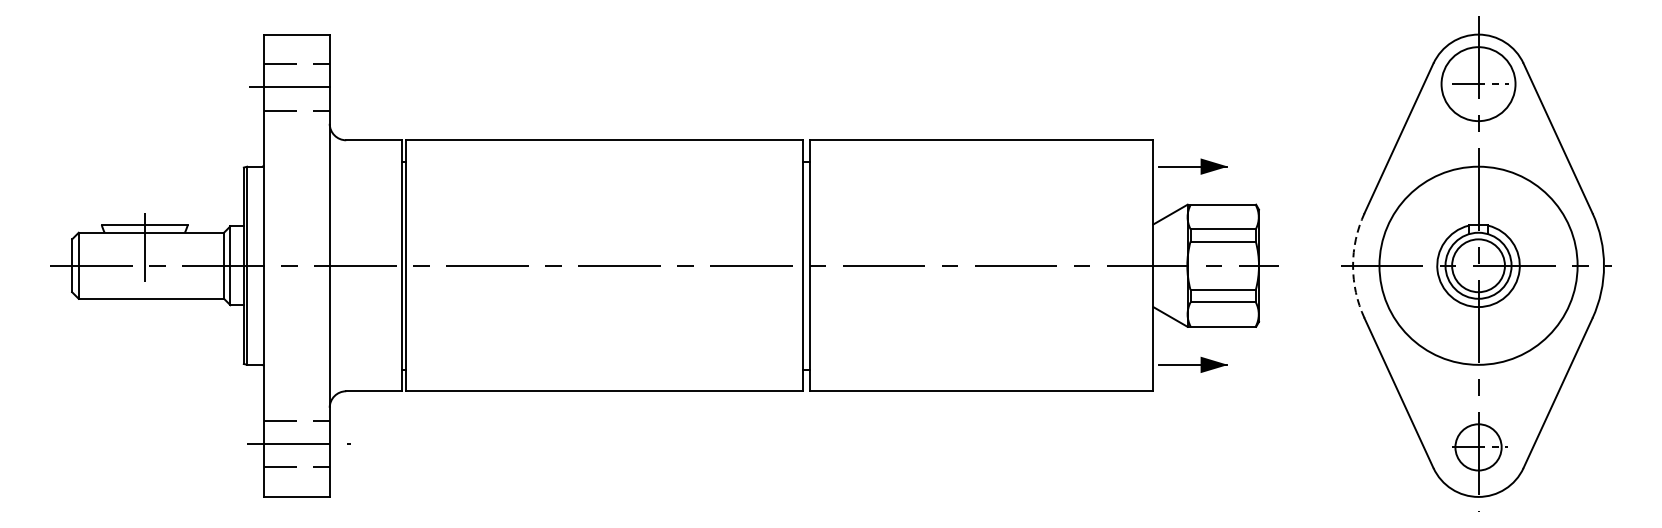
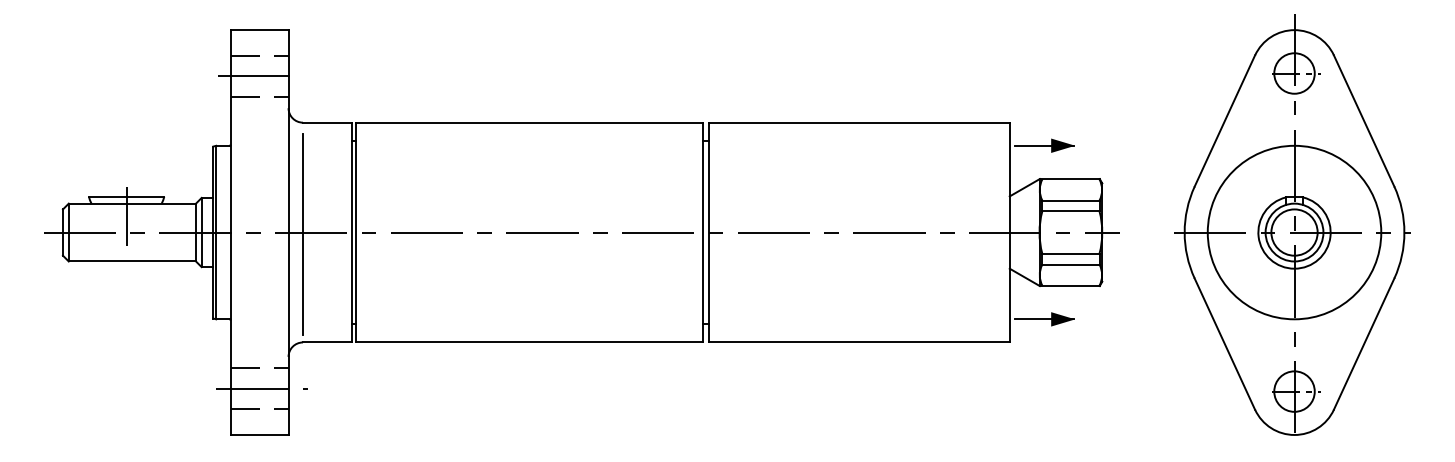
circle: (1478, 84) -> (1294, 73), size x0.62
arc: (1352, 265) -> (1184, 232), dashed -> solid
line: (346, 267) -> (303, 234), added

